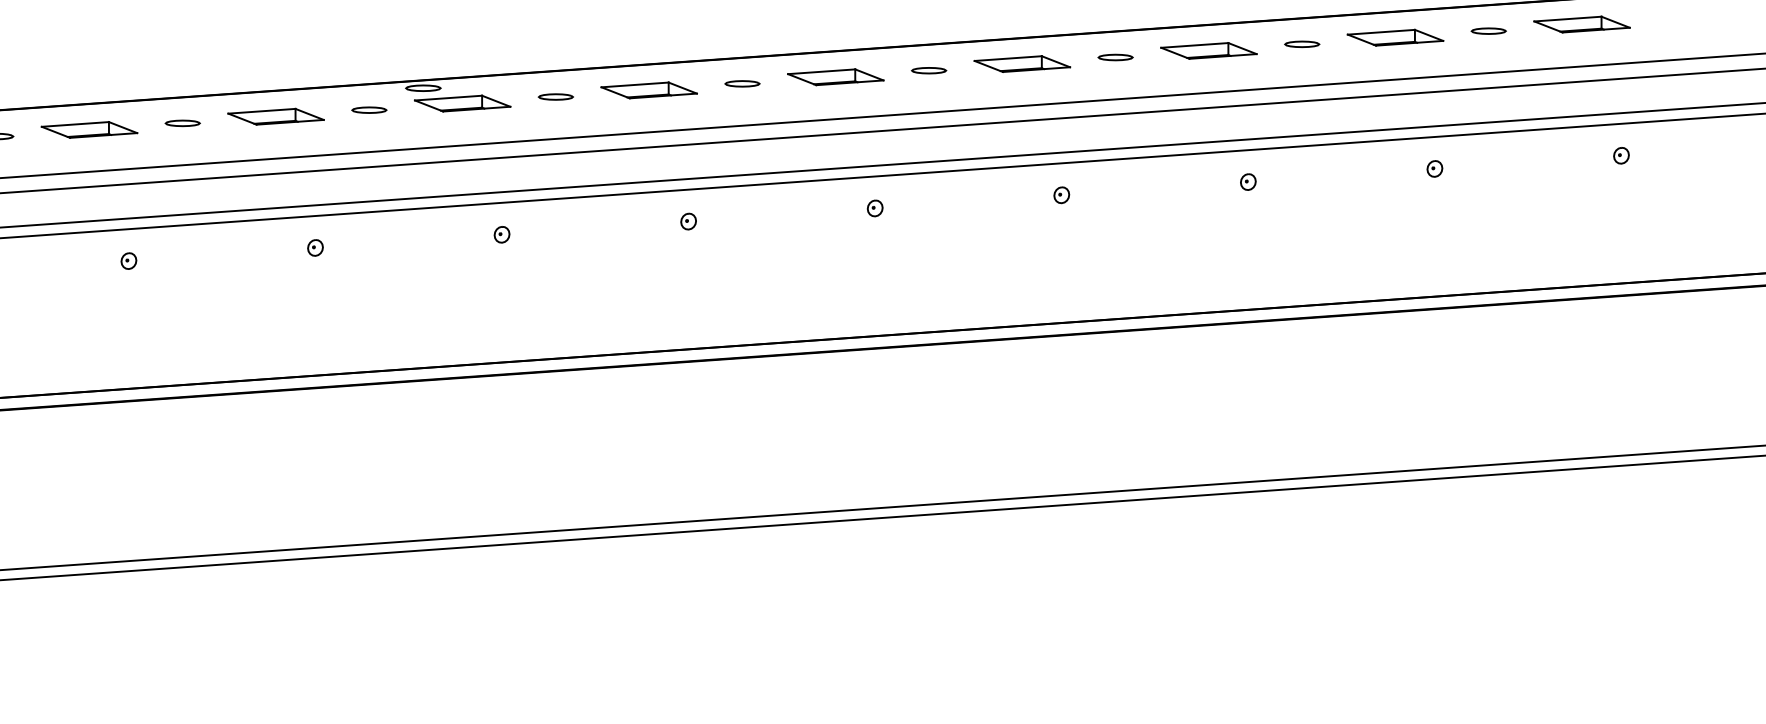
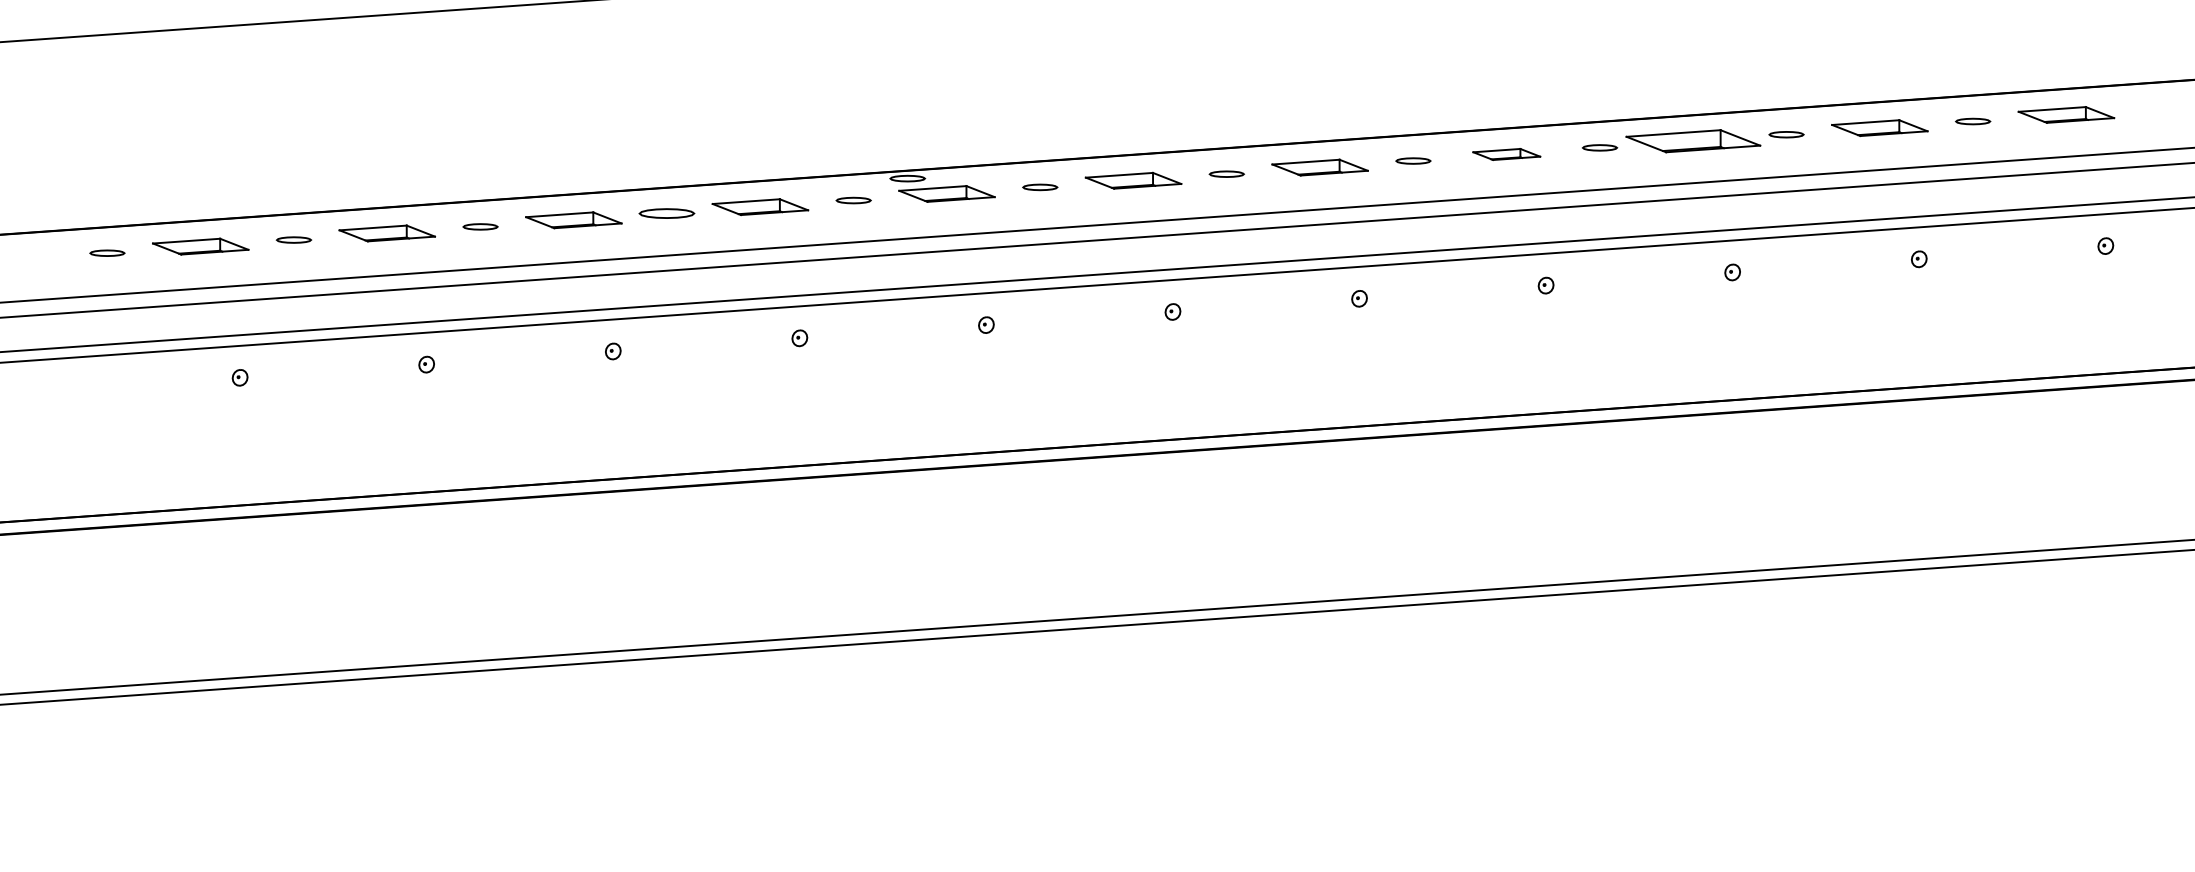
part: (1208, 51) -> (1692, 141), size x1.4
part: (1022, 64) -> (1506, 154), size x0.7
part: (183, 123) -> (667, 213), size x1.6

